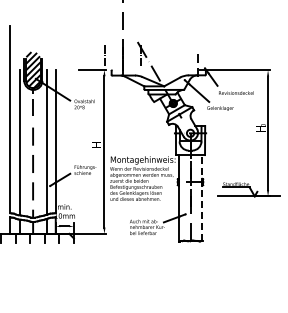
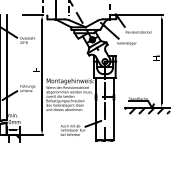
line: (202, 198) -> (113, 109), dashed -> solid
hatch: (248, 200) -> (147, 110), added

